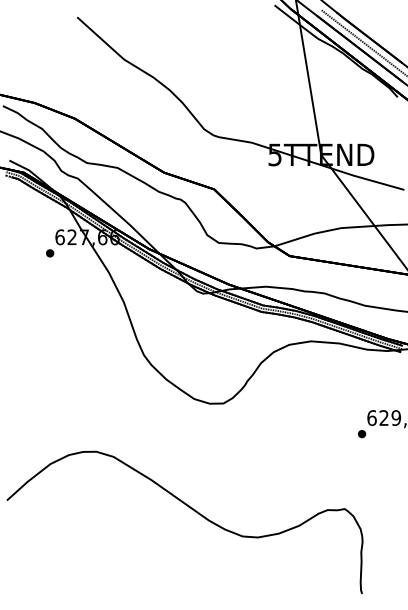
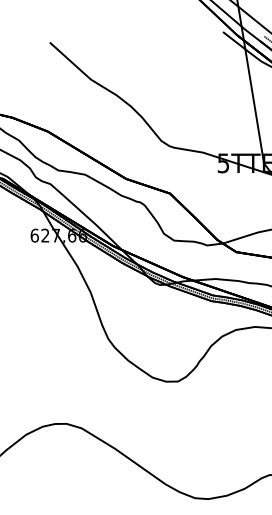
part: (50, 253) -> (26, 249), removed

